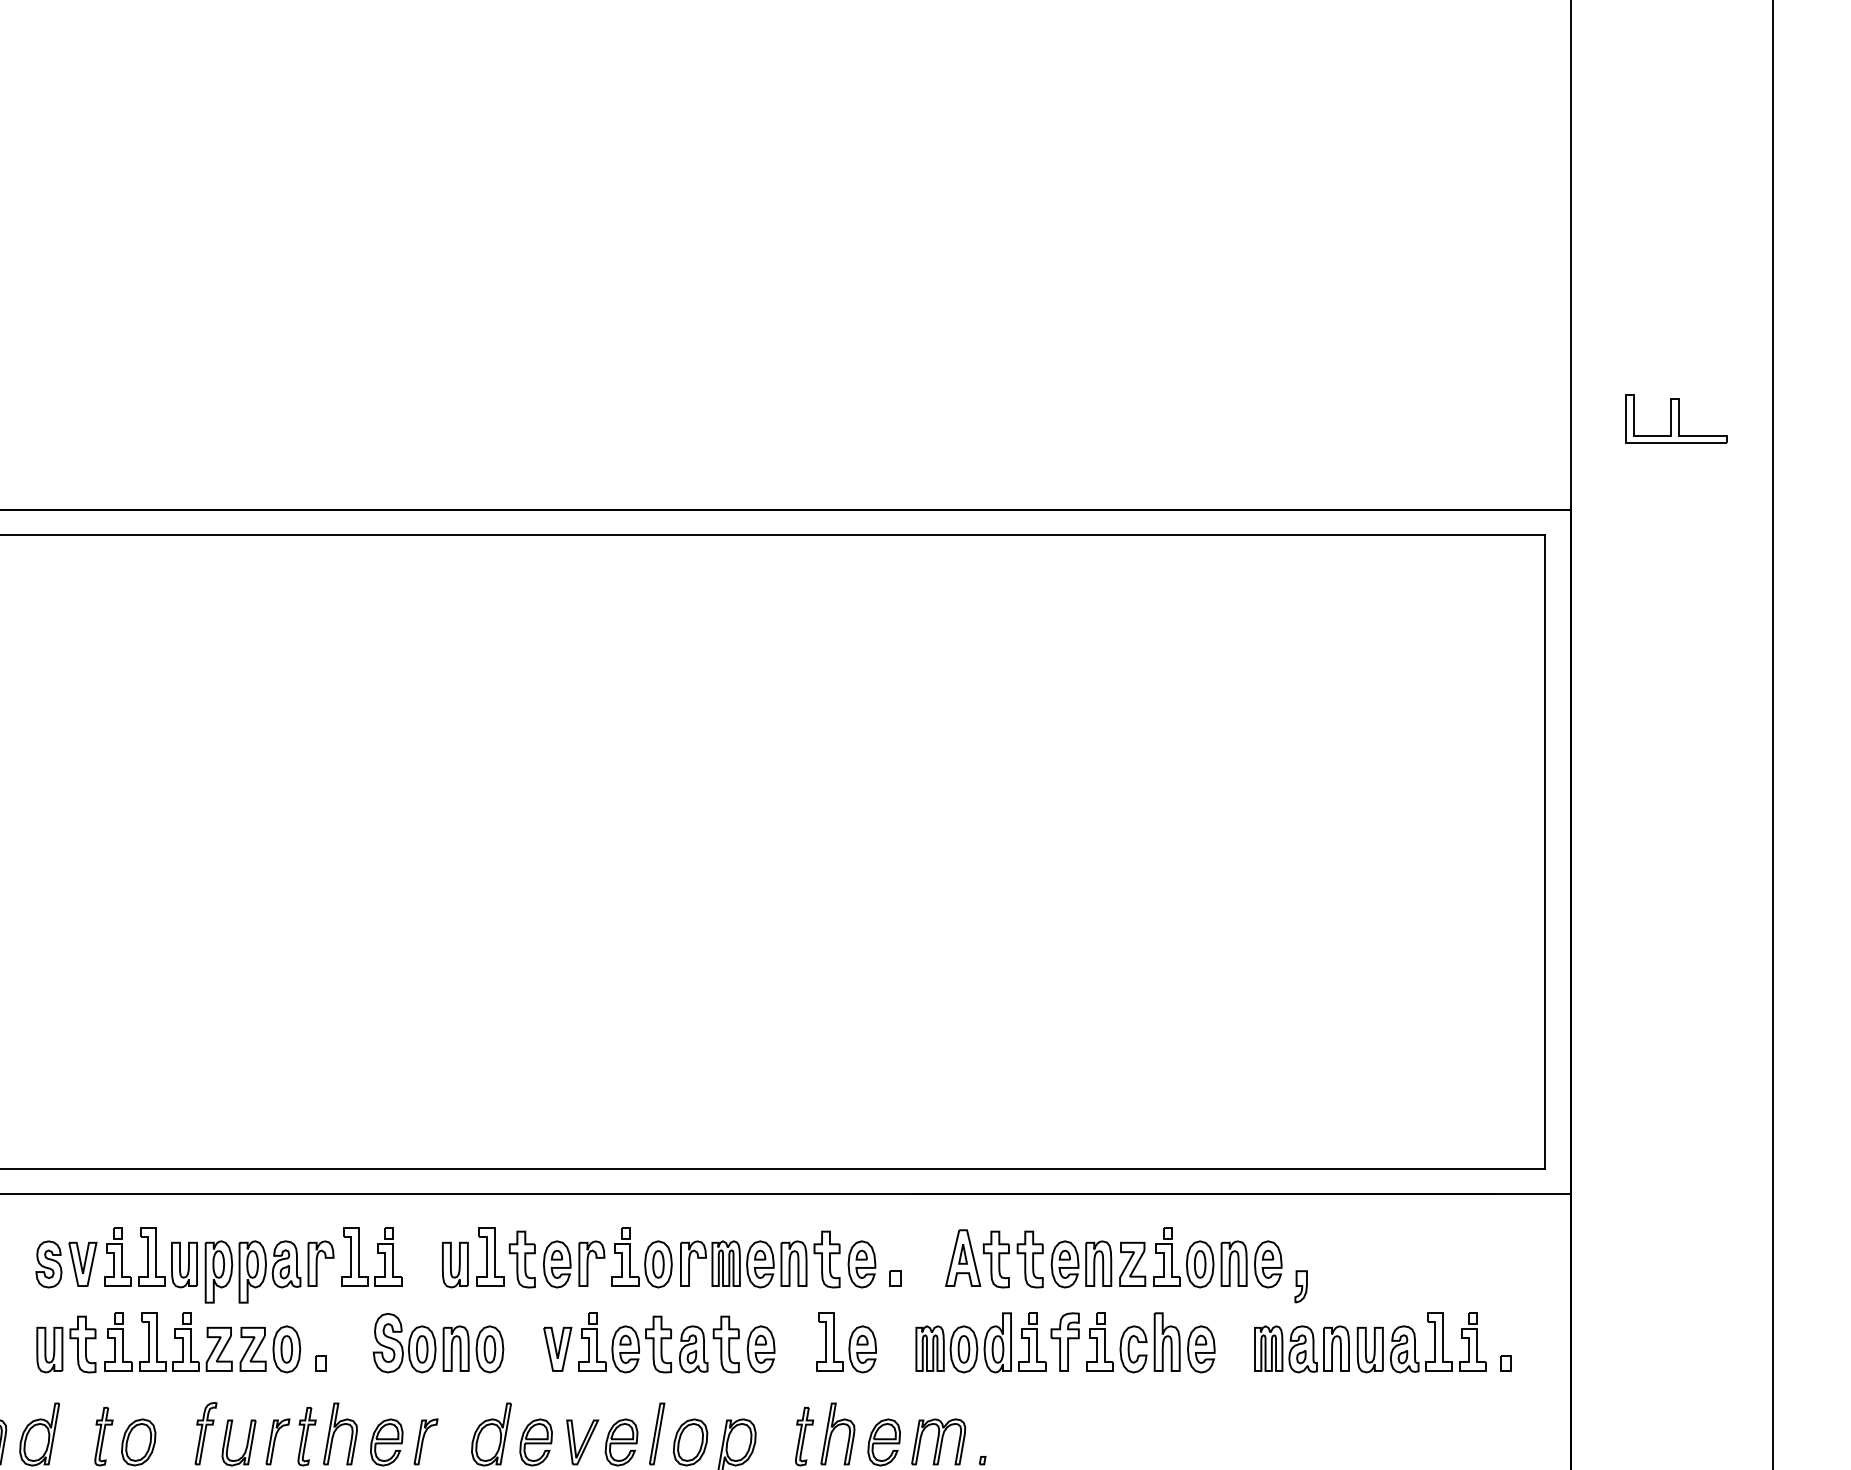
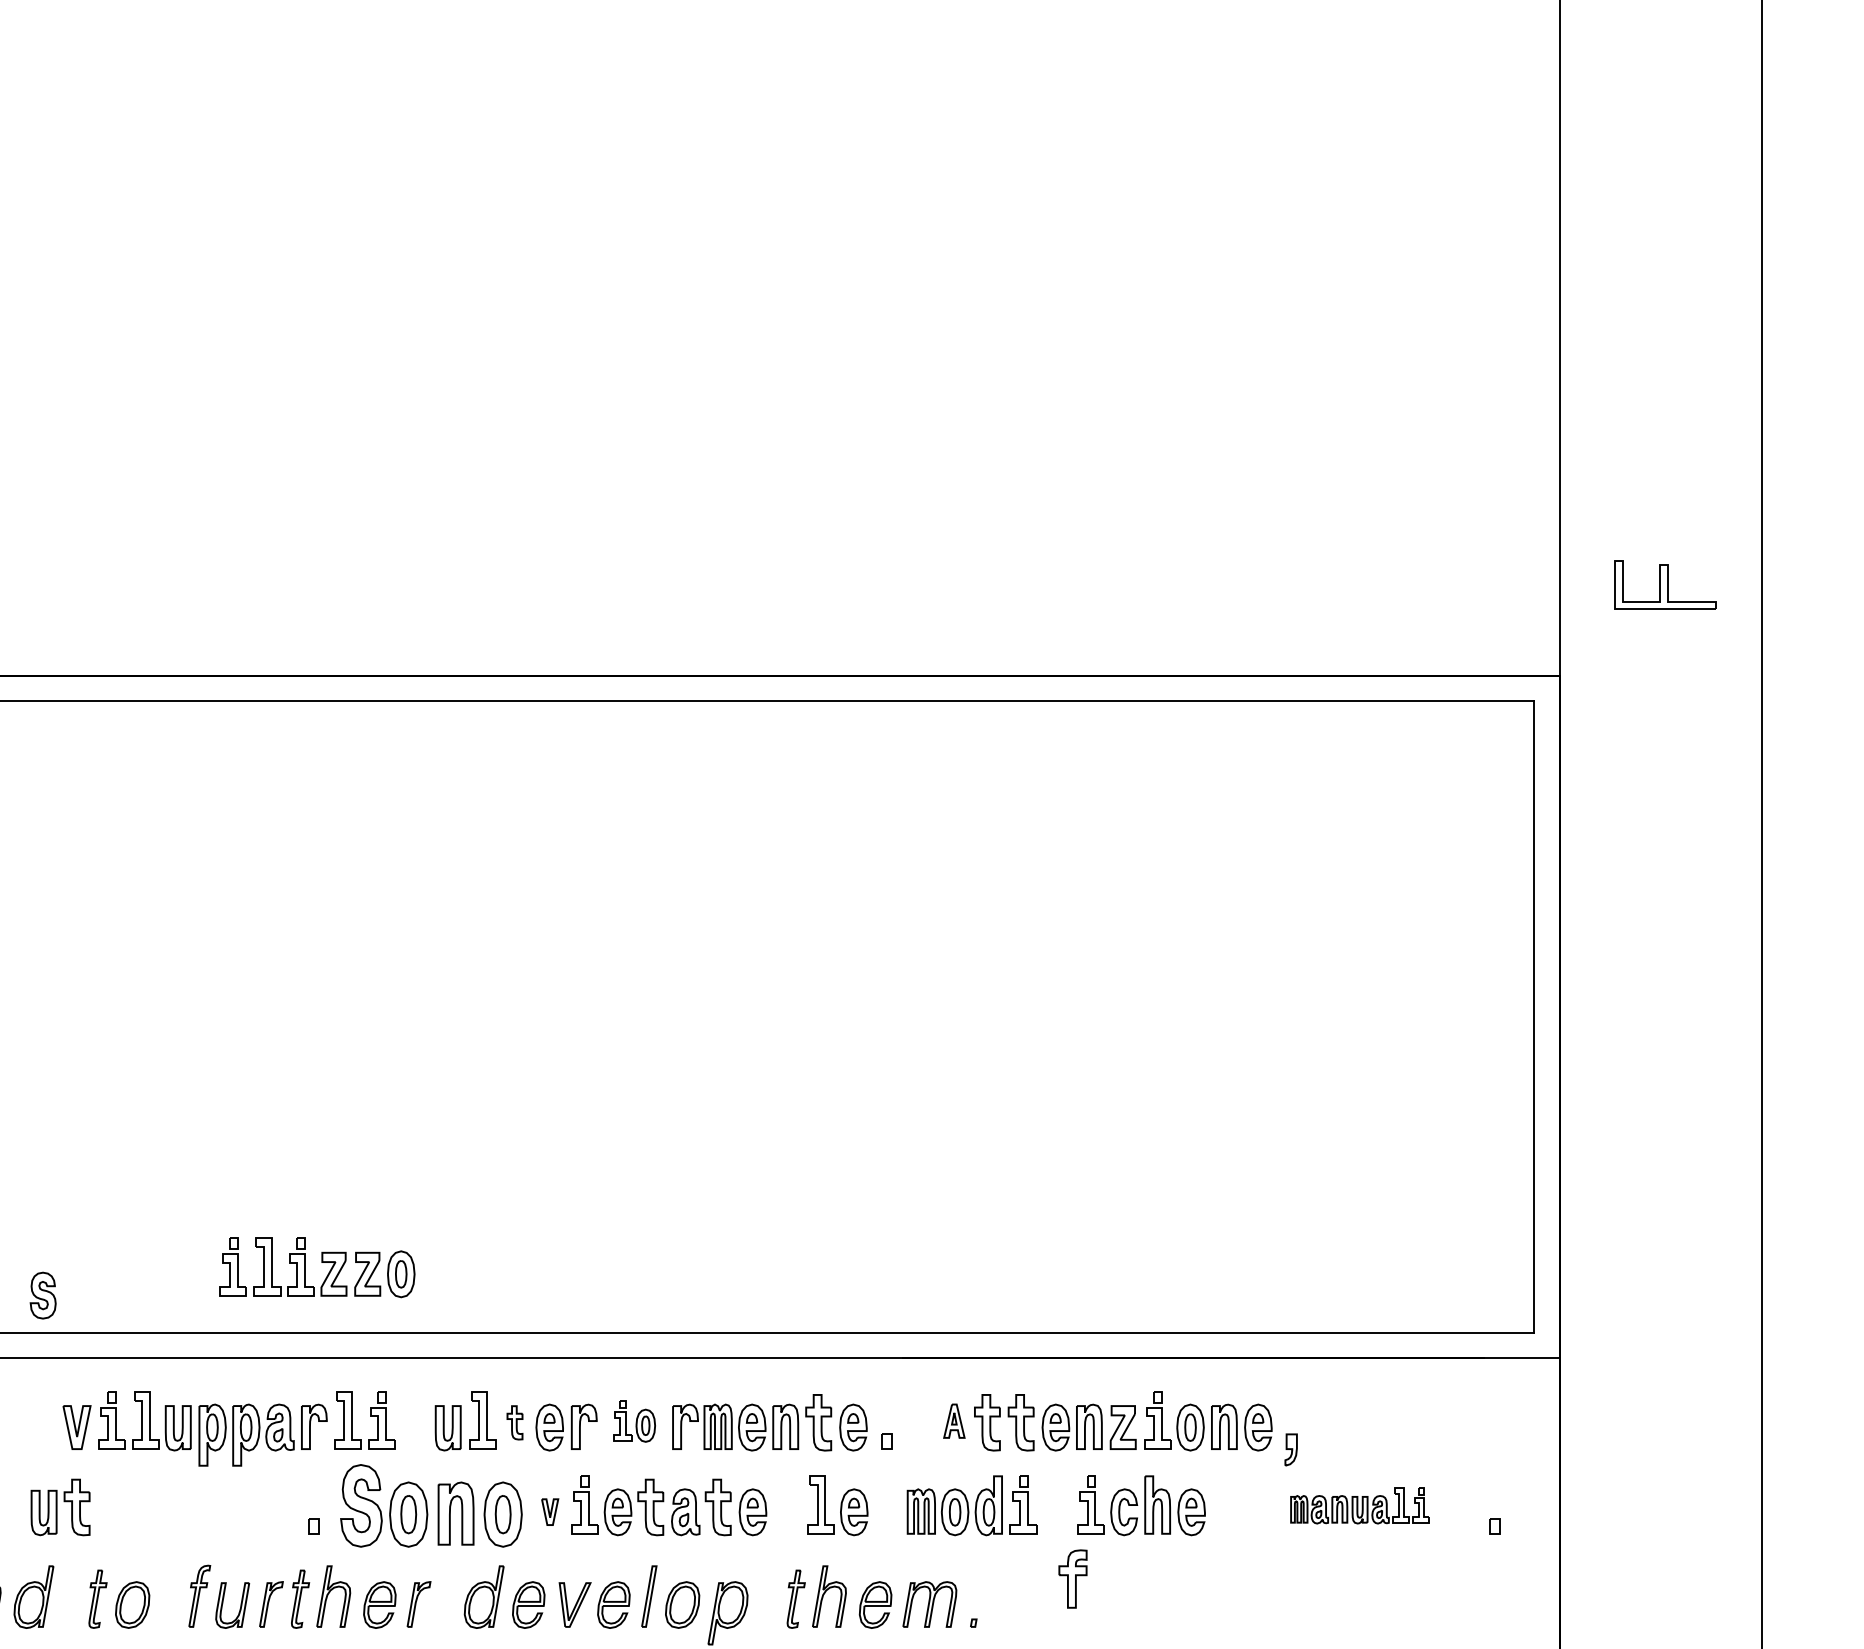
part: (963, 1257) -> (954, 1420), size x0.6
part: (642, 1258) -> (634, 1421), size x0.7
part: (521, 1259) -> (514, 1422), size x0.6
part: (48, 1264) -> (42, 1295), moved
part: (206, 1337) -> (321, 1262), moved
part: (1064, 1341) -> (1072, 1578), moved
part: (1369, 1342) -> (1359, 1505), size x0.6
part: (438, 1343) -> (431, 1506), size x1.4
part: (556, 1348) -> (549, 1511), size x0.6

